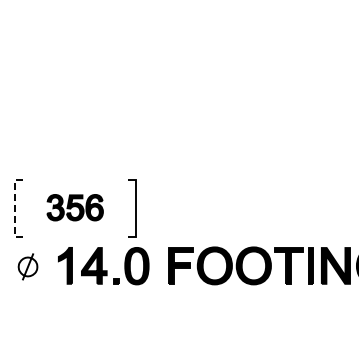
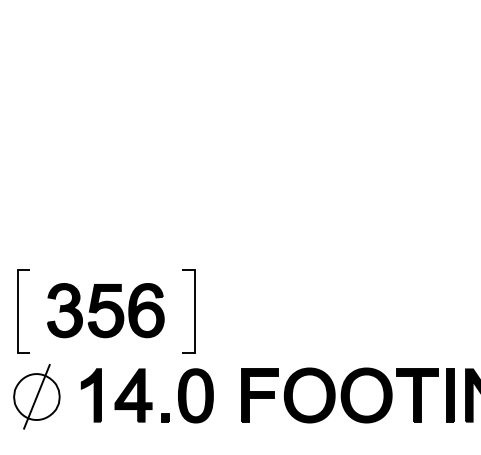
part: (74, 207) -> (104, 310), size x1.43
line: (14, 208) -> (17, 311), dashed -> solid
part: (27, 266) -> (36, 396), size x1.67

